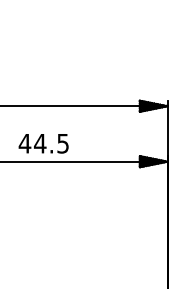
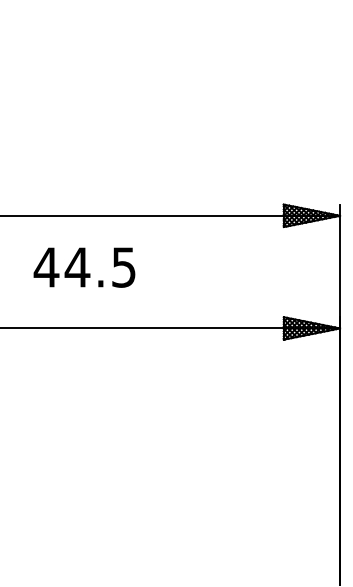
text: (43, 143) -> (84, 267), moved

